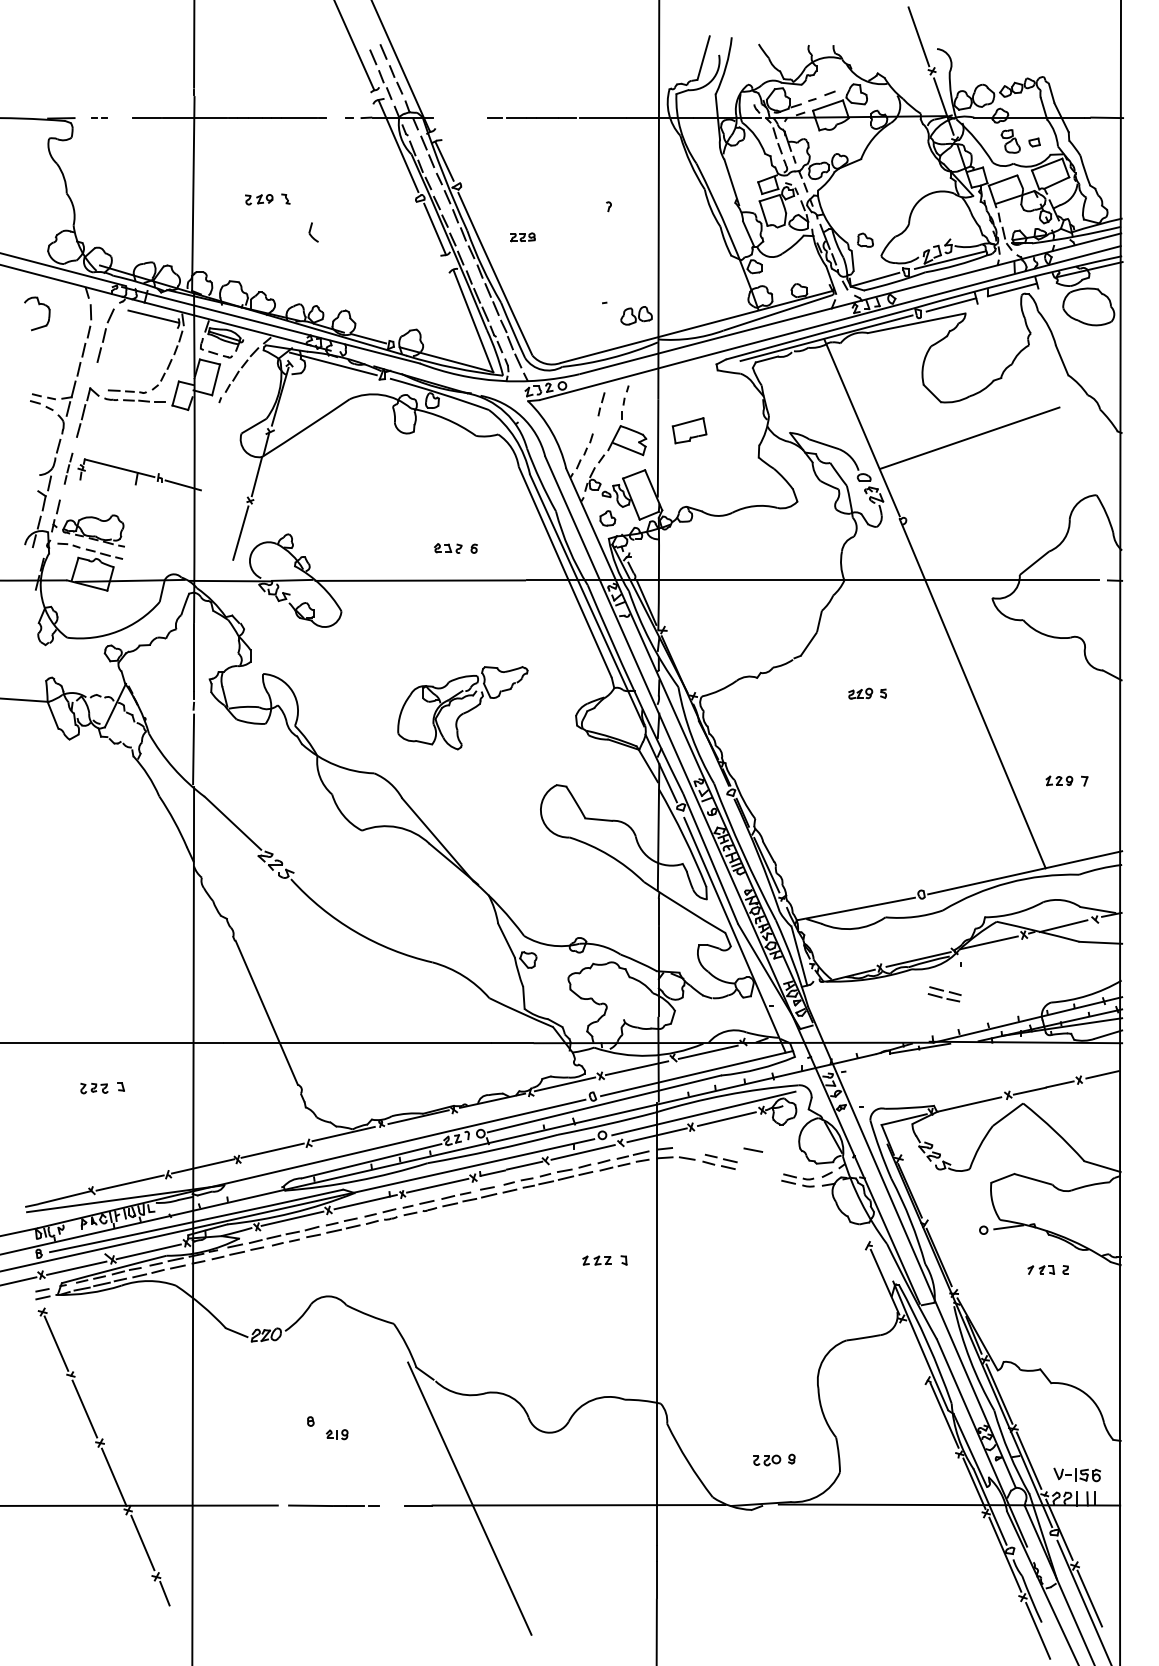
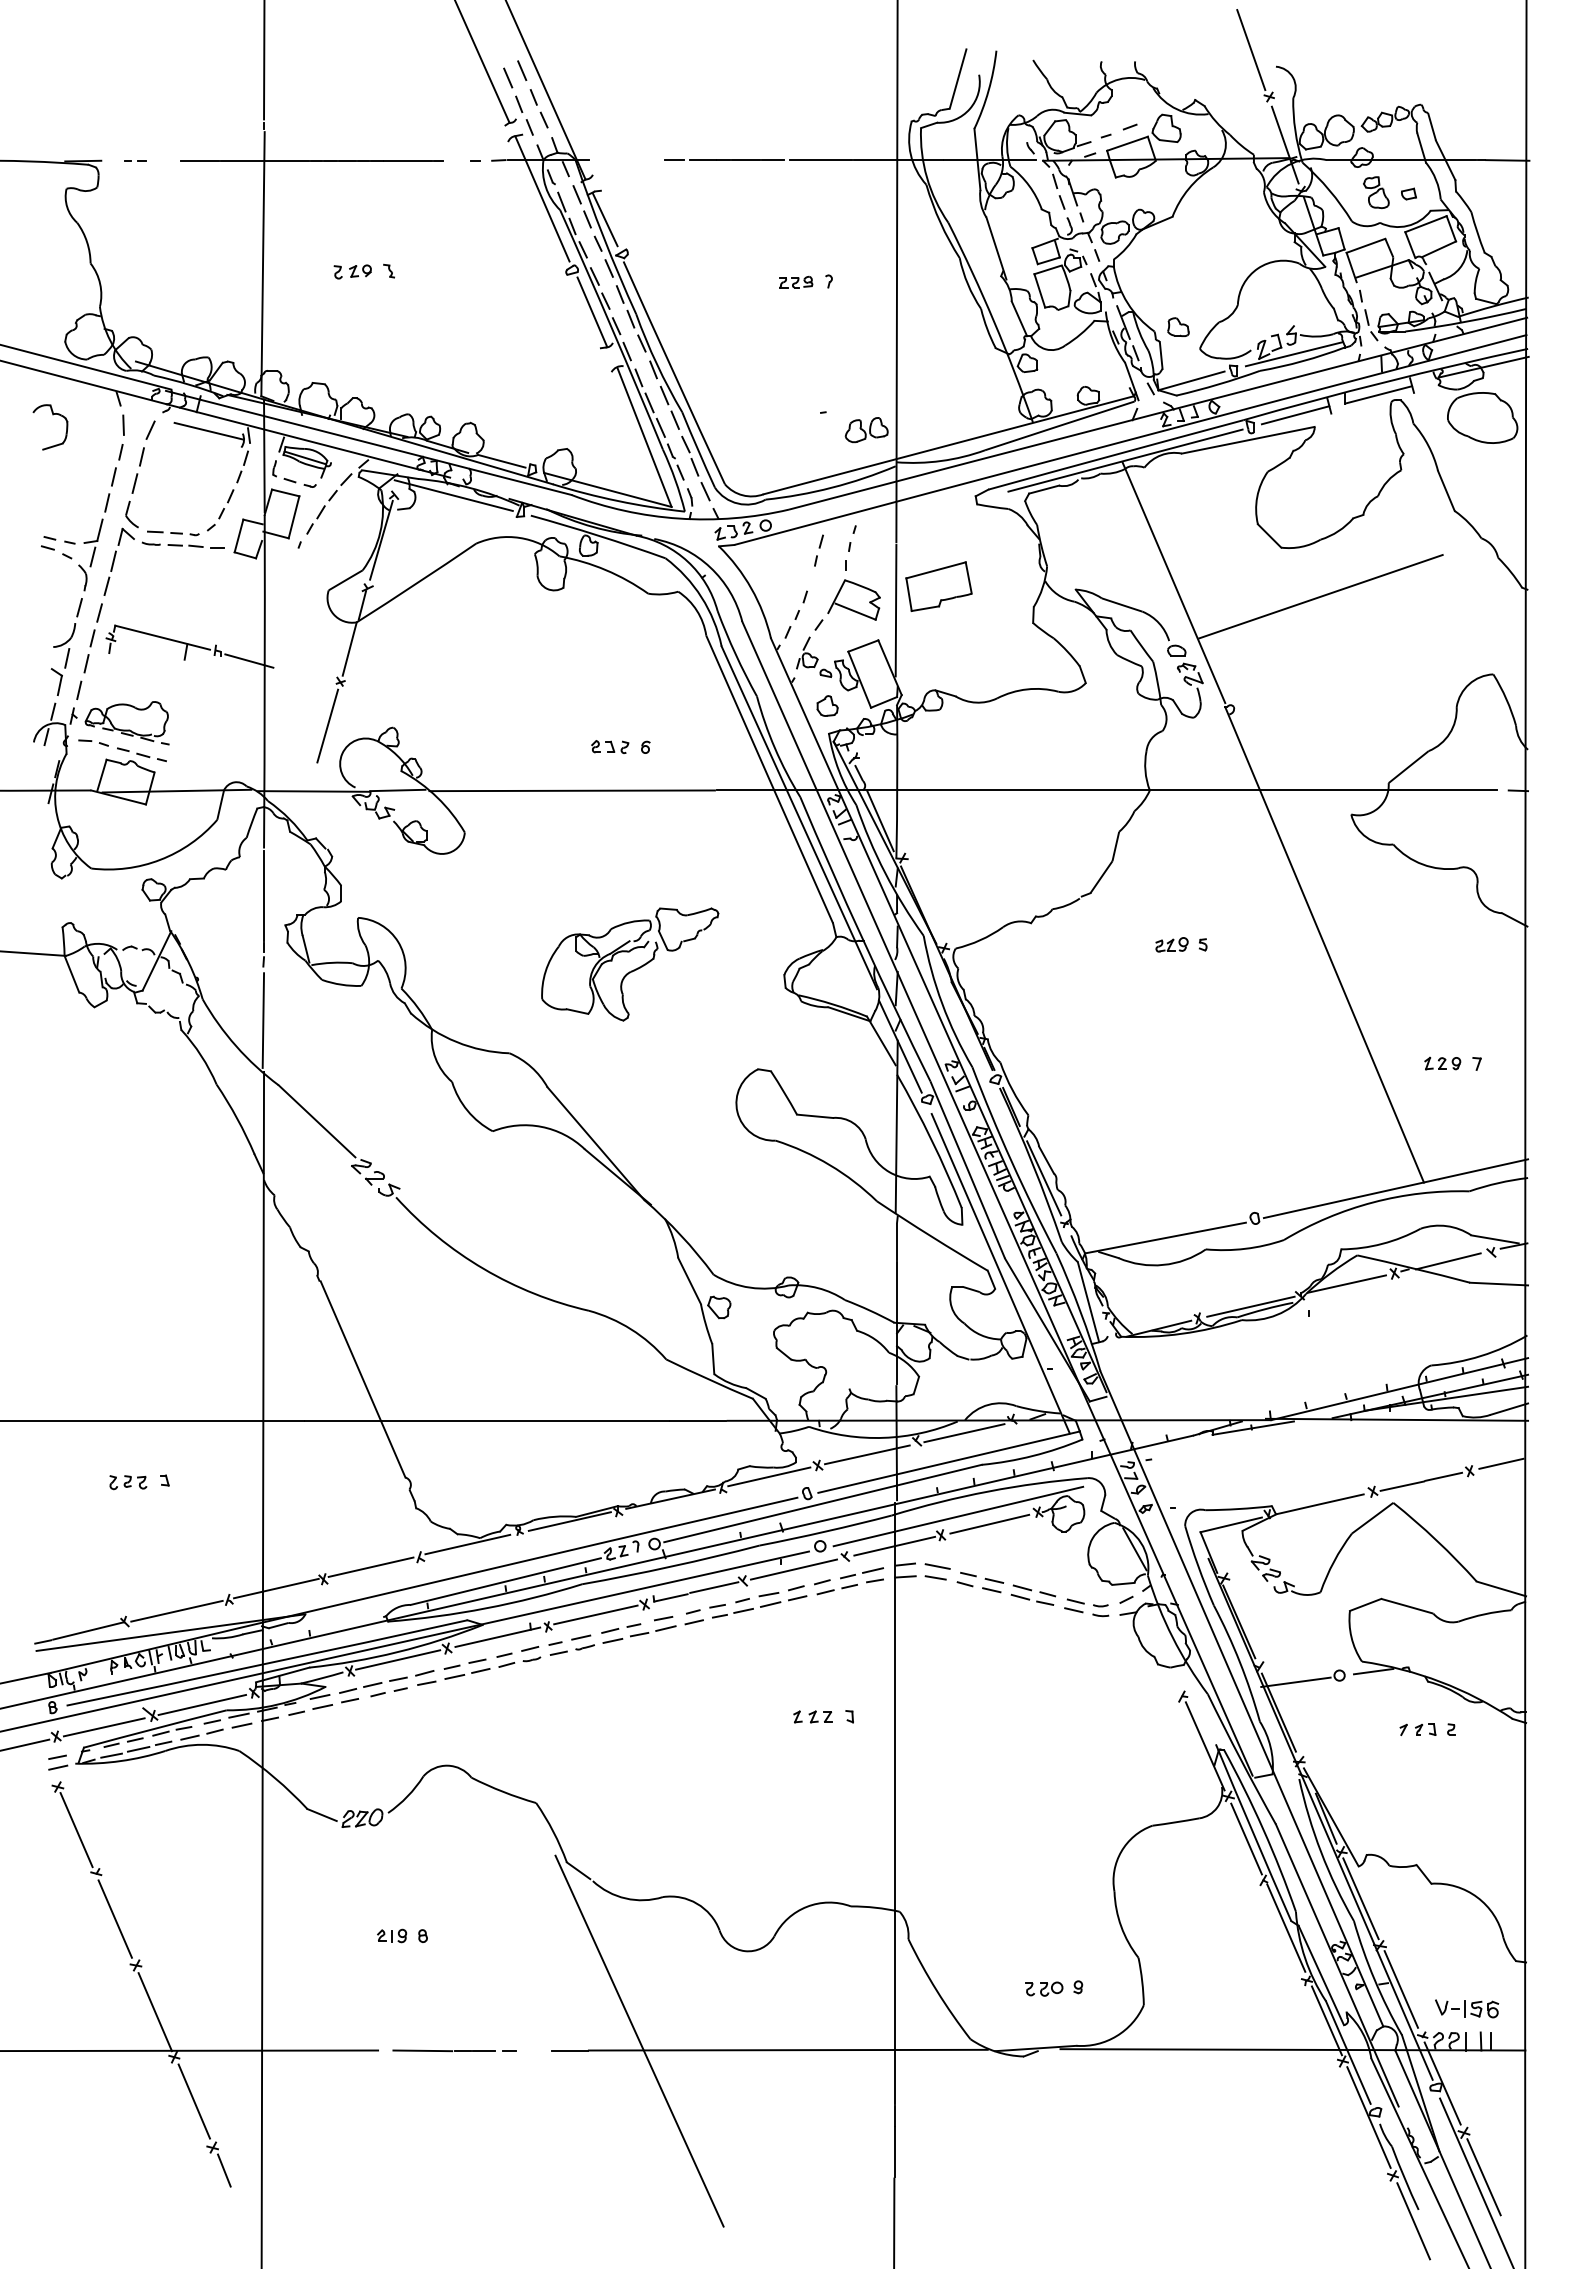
part: (313, 232) -> (131, 514), moved
part: (523, 236) -> (796, 281), moved
part: (689, 430) -> (938, 586), size x1.43
part: (68, 468) -> (92, 638), size x1.67
part: (944, 993) -> (1033, 1594), moved
line: (753, 1150) -> (937, 1566), moved
line: (951, 1234) -> (1295, 1681), added
line: (915, 1349) -> (1246, 1838), added
part: (337, 1434) -> (392, 1935), moved

